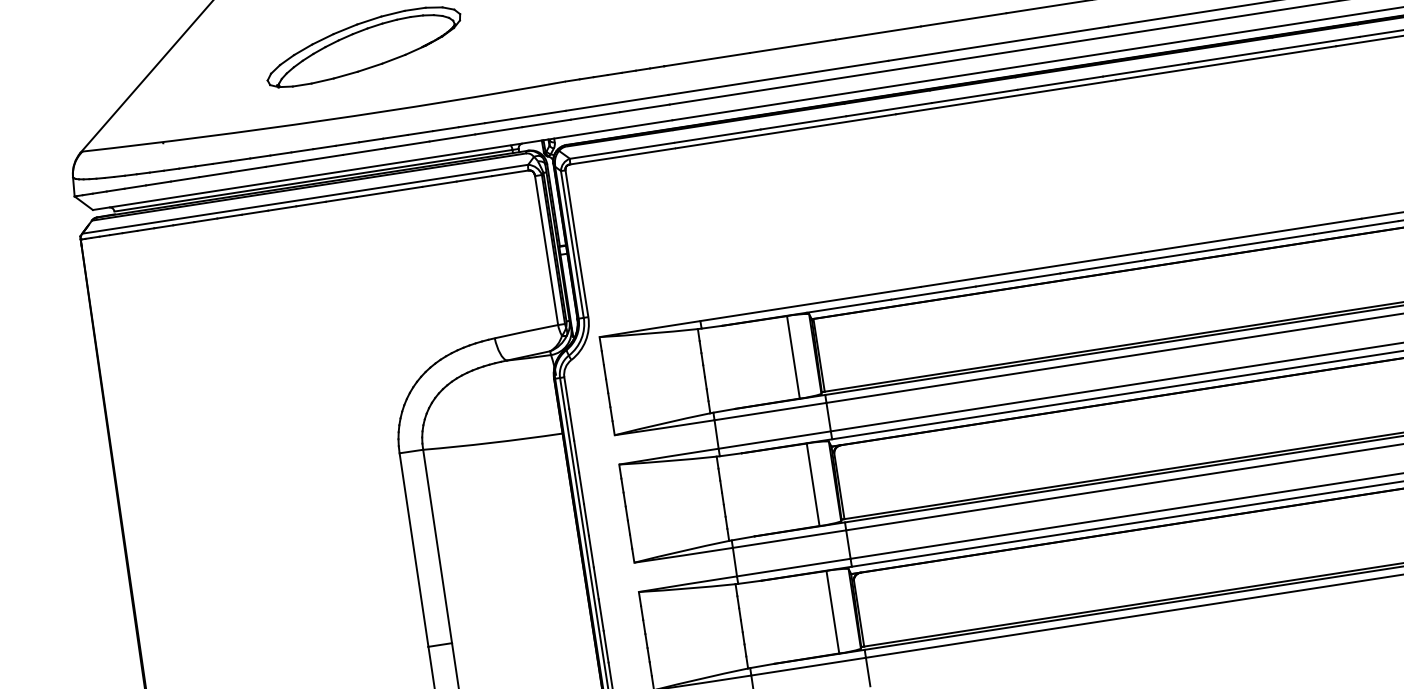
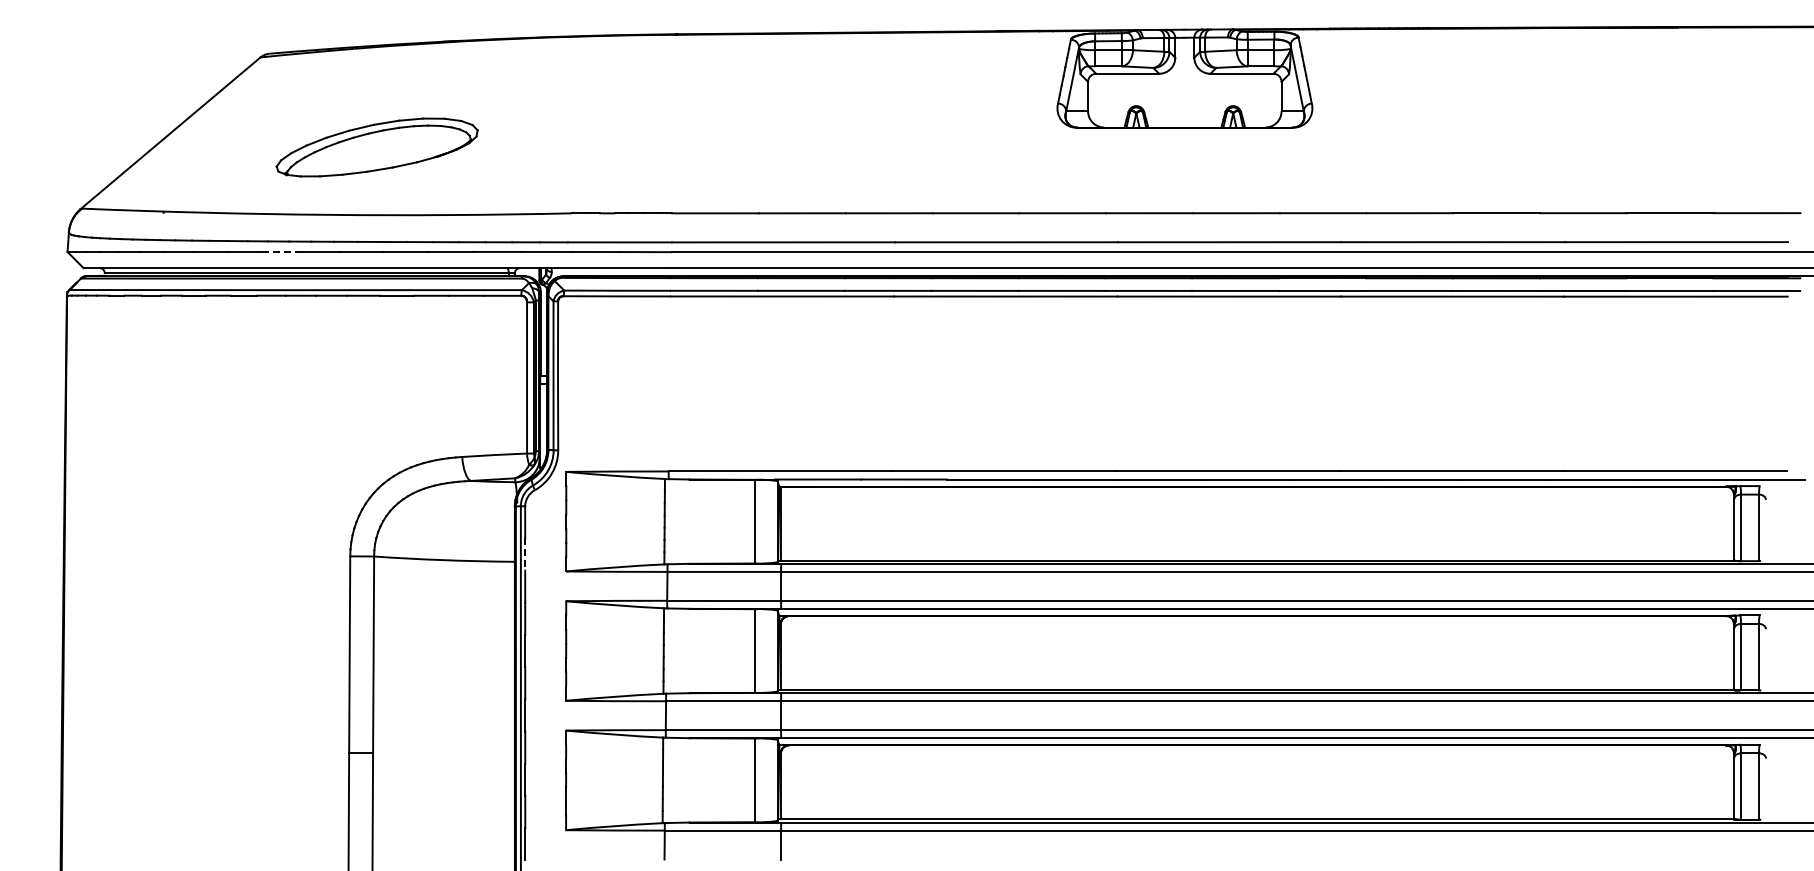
line: (284, 163) -> (280, 251), solid -> dashed
line: (572, 425) -> (525, 555), solid -> dashed

